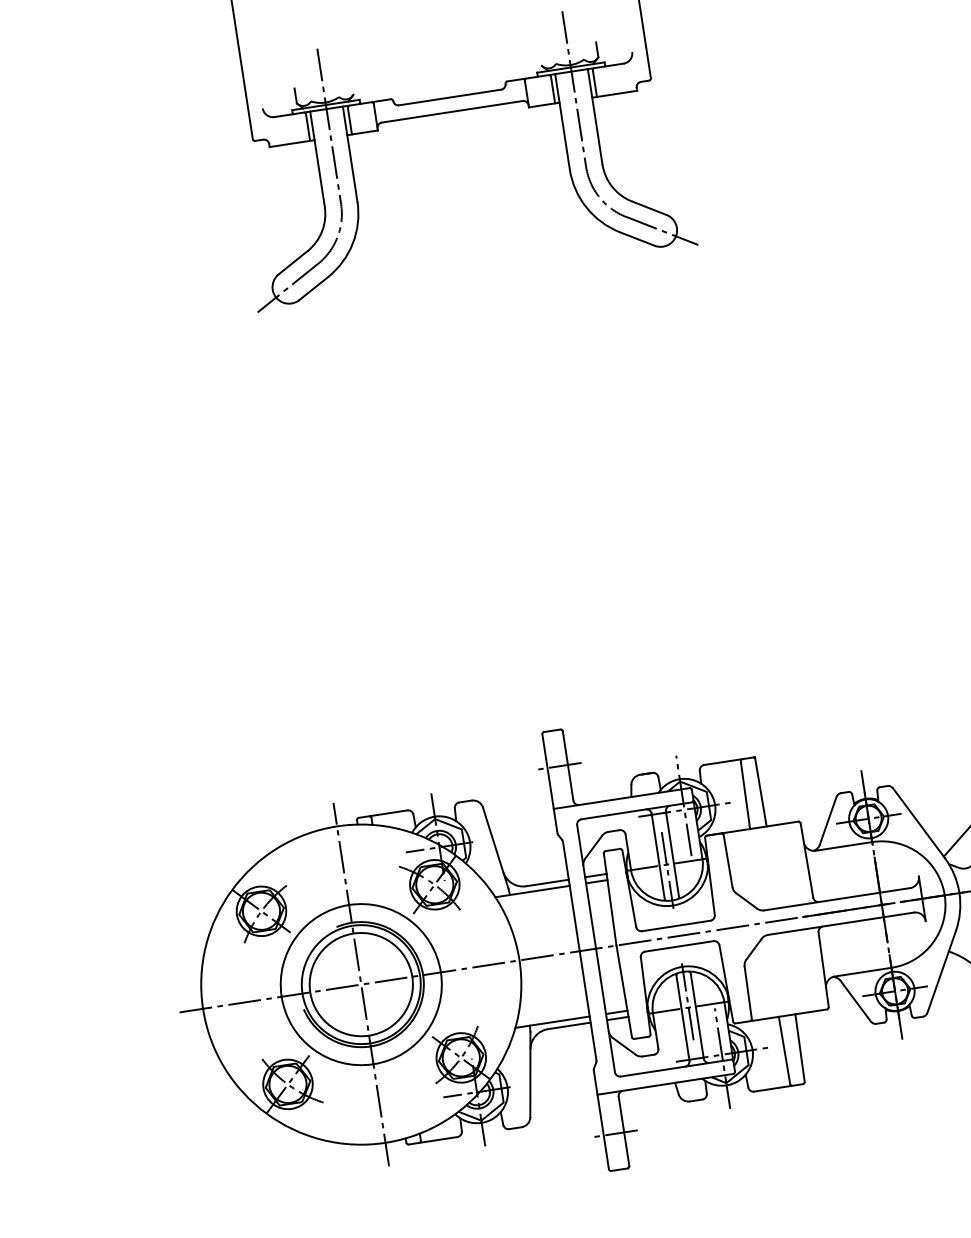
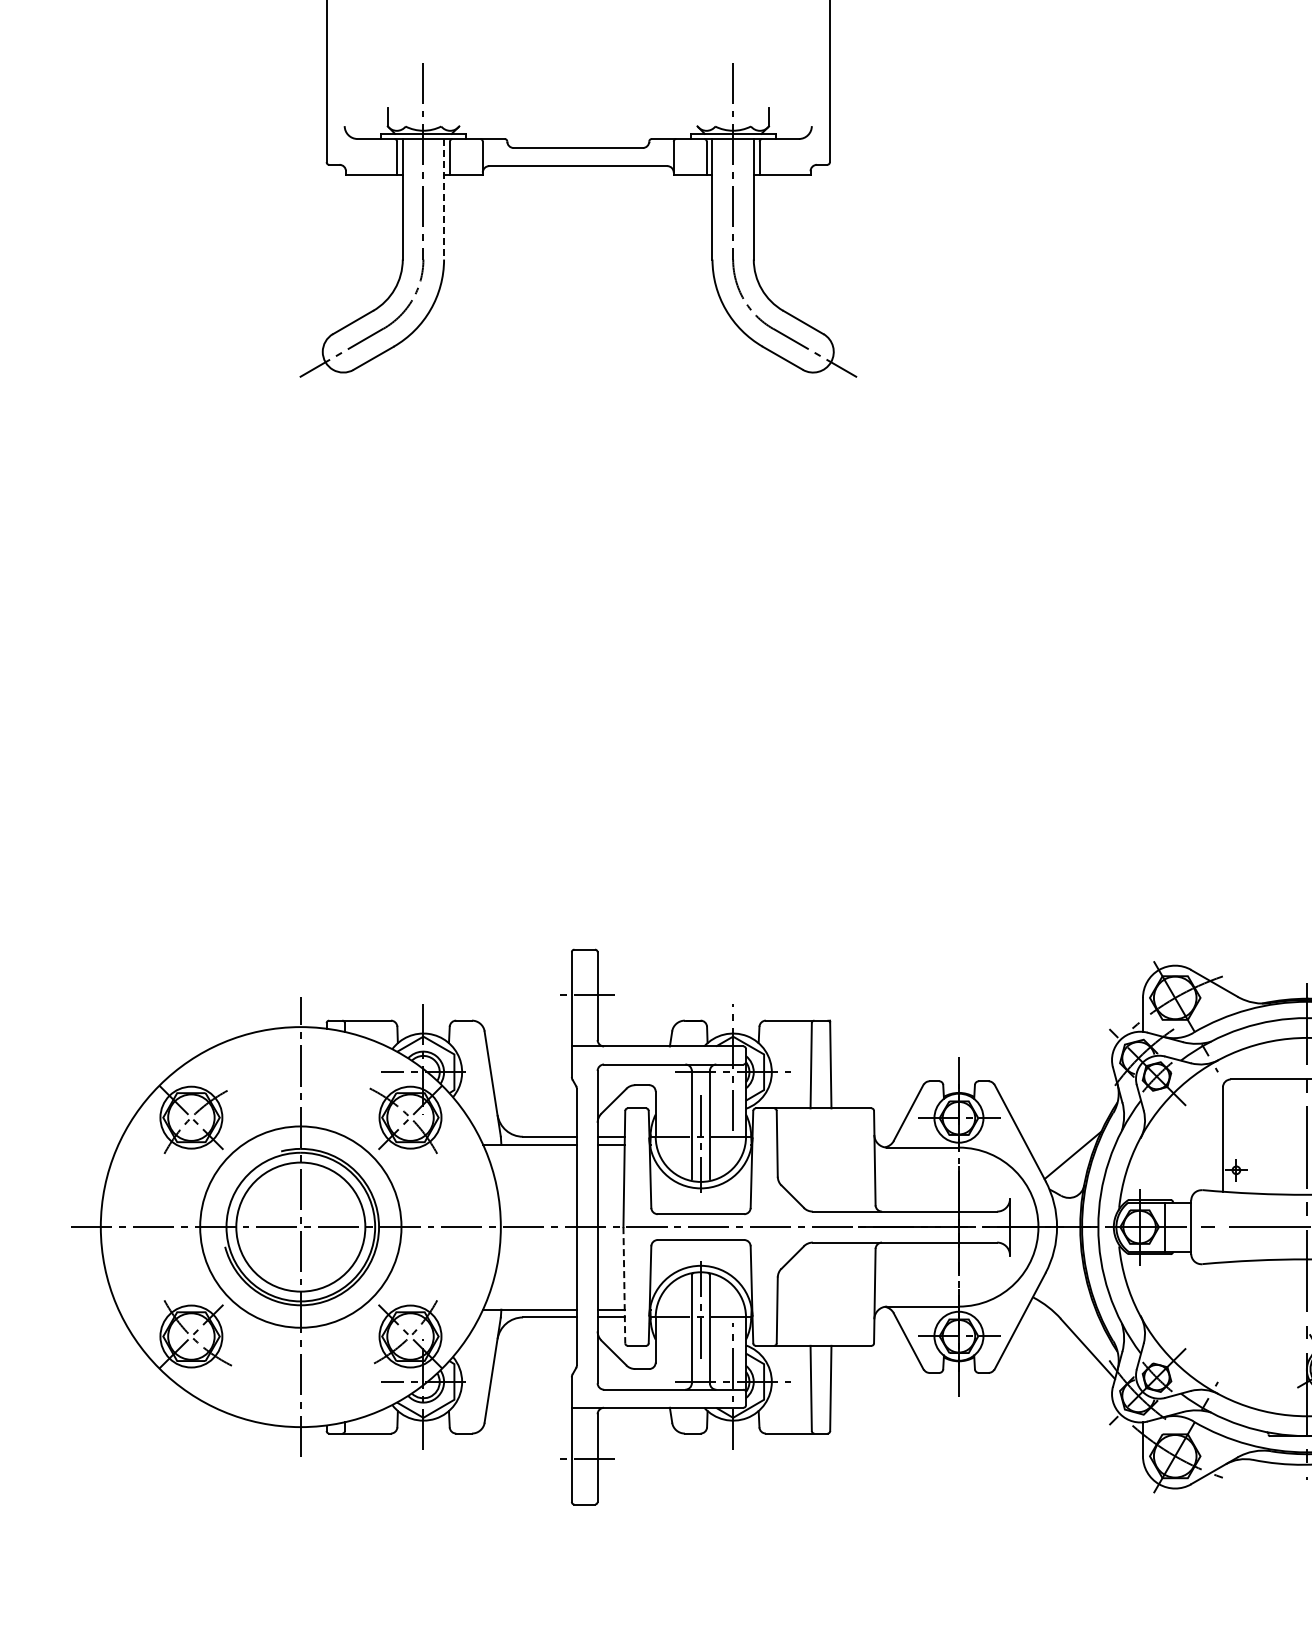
line: (350, 154) -> (444, 199), solid -> dashed
line: (624, 991) -> (624, 1285), solid -> dashed

